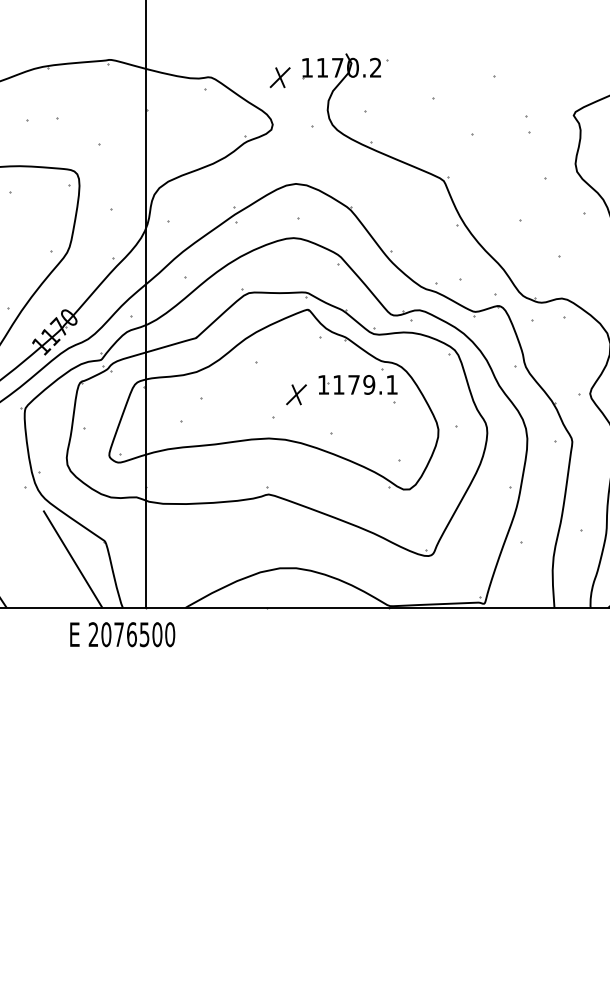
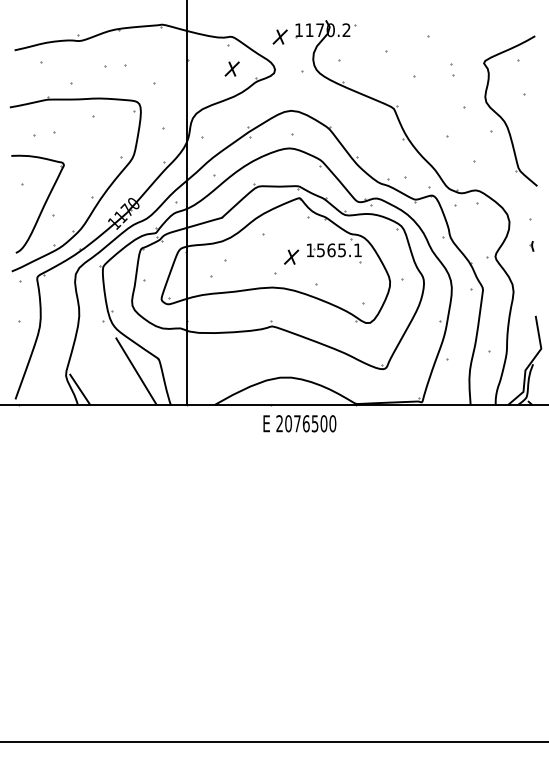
part: (209, 122) -> (231, 68), added
text: (354, 385) -> (331, 250), 1179.1 -> 1565.1
text: (122, 634) -> (299, 423), moved

